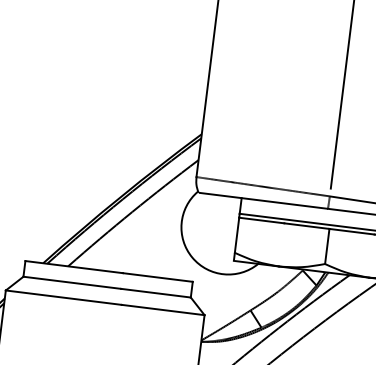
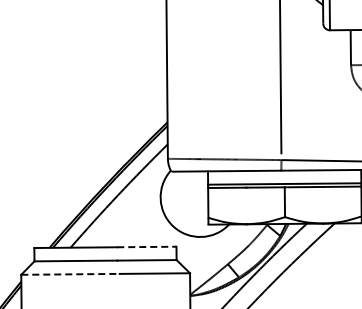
line: (157, 278) -> (146, 247), solid -> dashed
line: (63, 297) -> (70, 274), solid -> dashed

